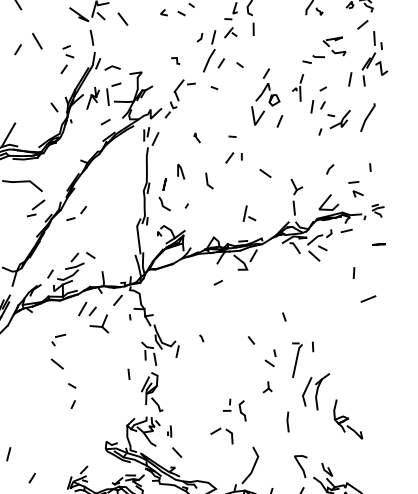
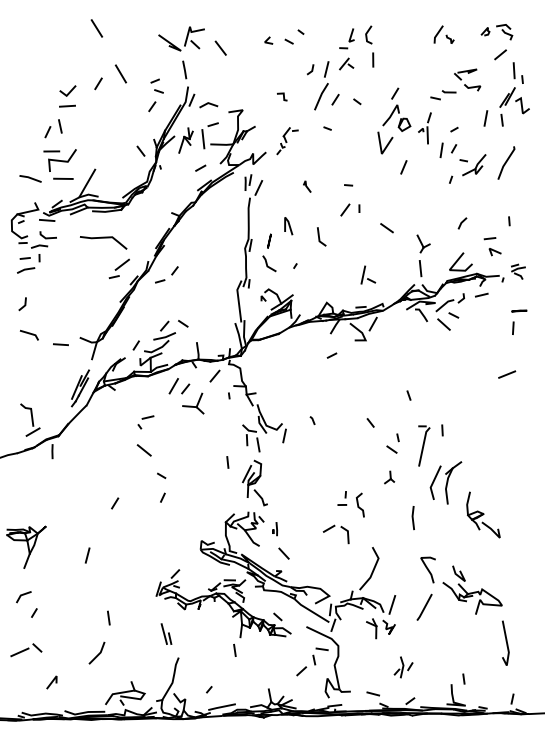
part: (265, 96) -> (394, 120), moved
part: (180, 98) -> (287, 140), size x0.6
line: (354, 272) -> (513, 327), moved
line: (32, 478) -> (115, 503), moved

